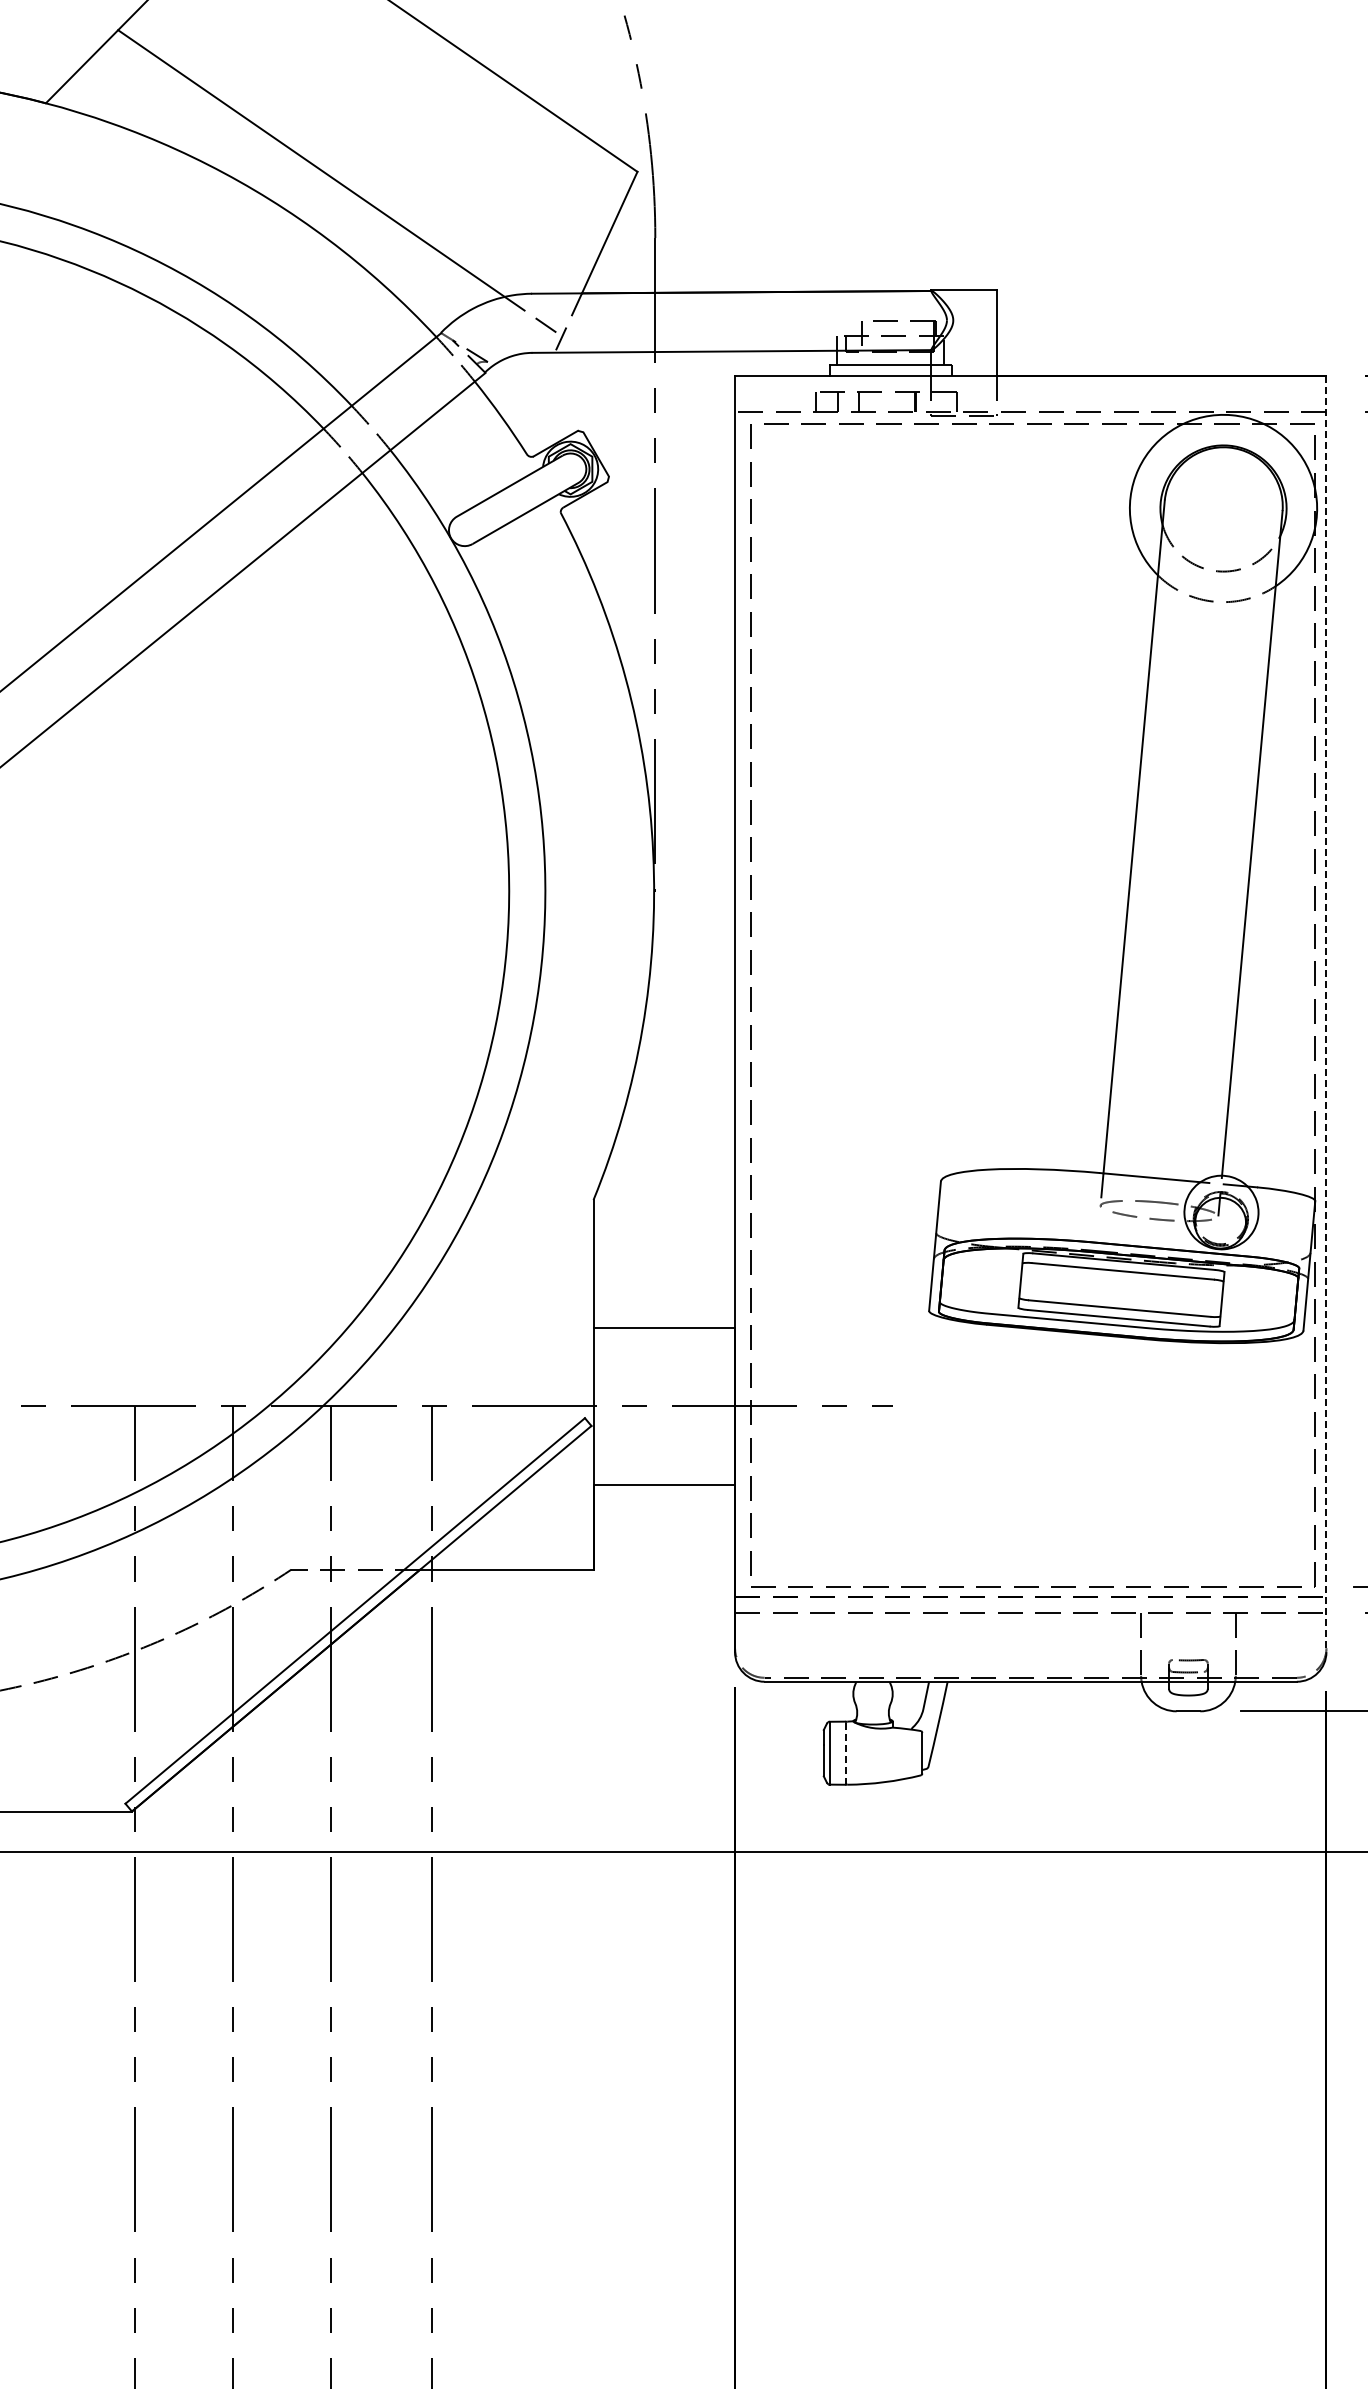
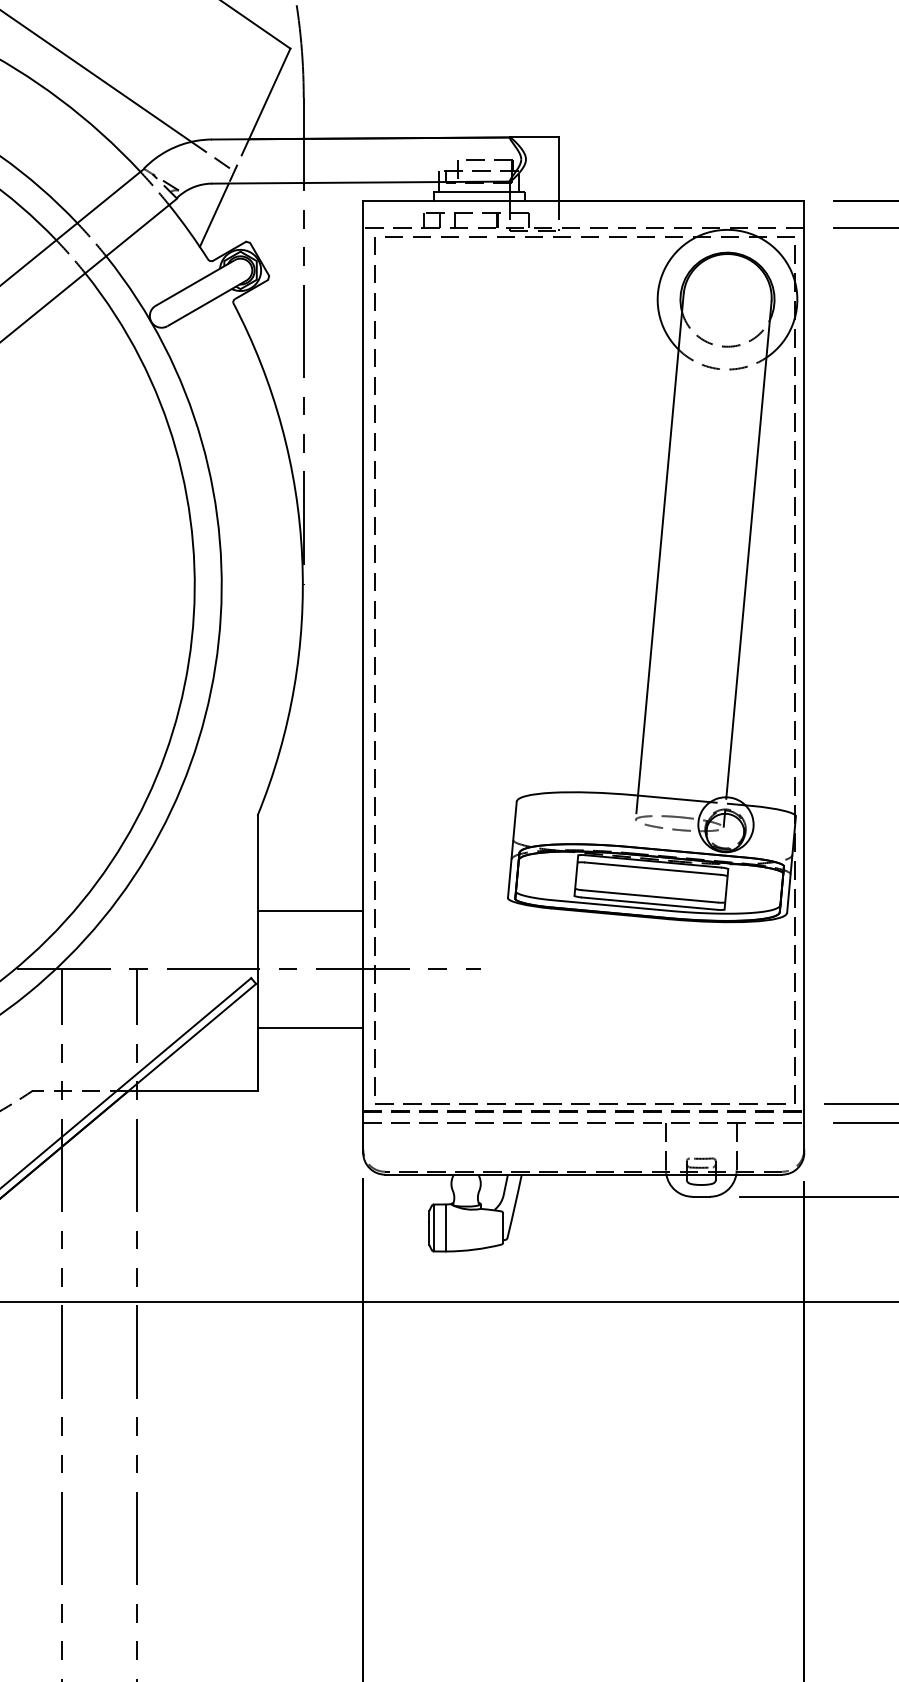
line: (535, 394) -> (214, 214), added
line: (1326, 1014) -> (804, 677), dashed -> solid
line: (846, 1753) -> (446, 1228), dashed -> solid

